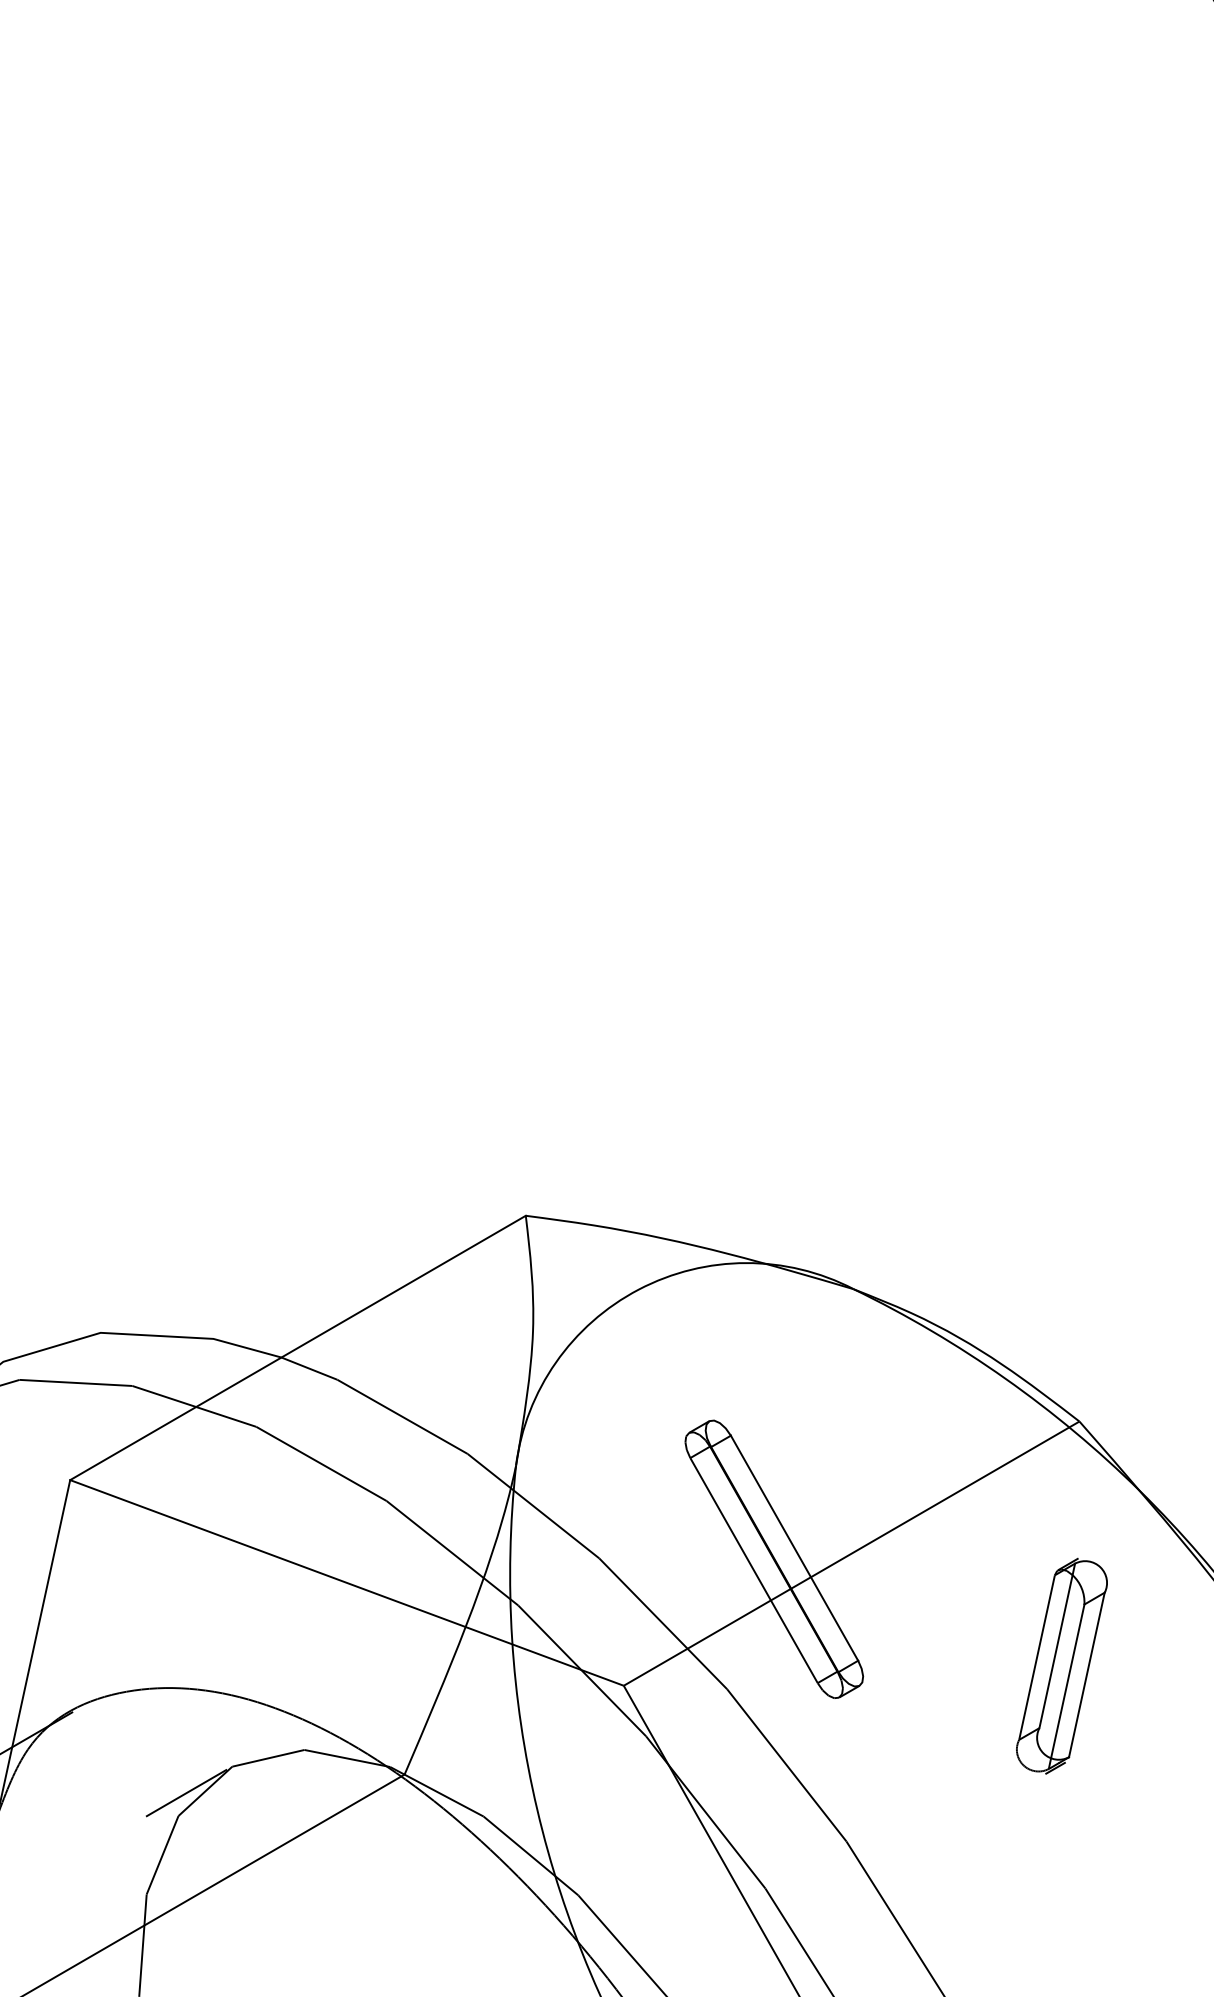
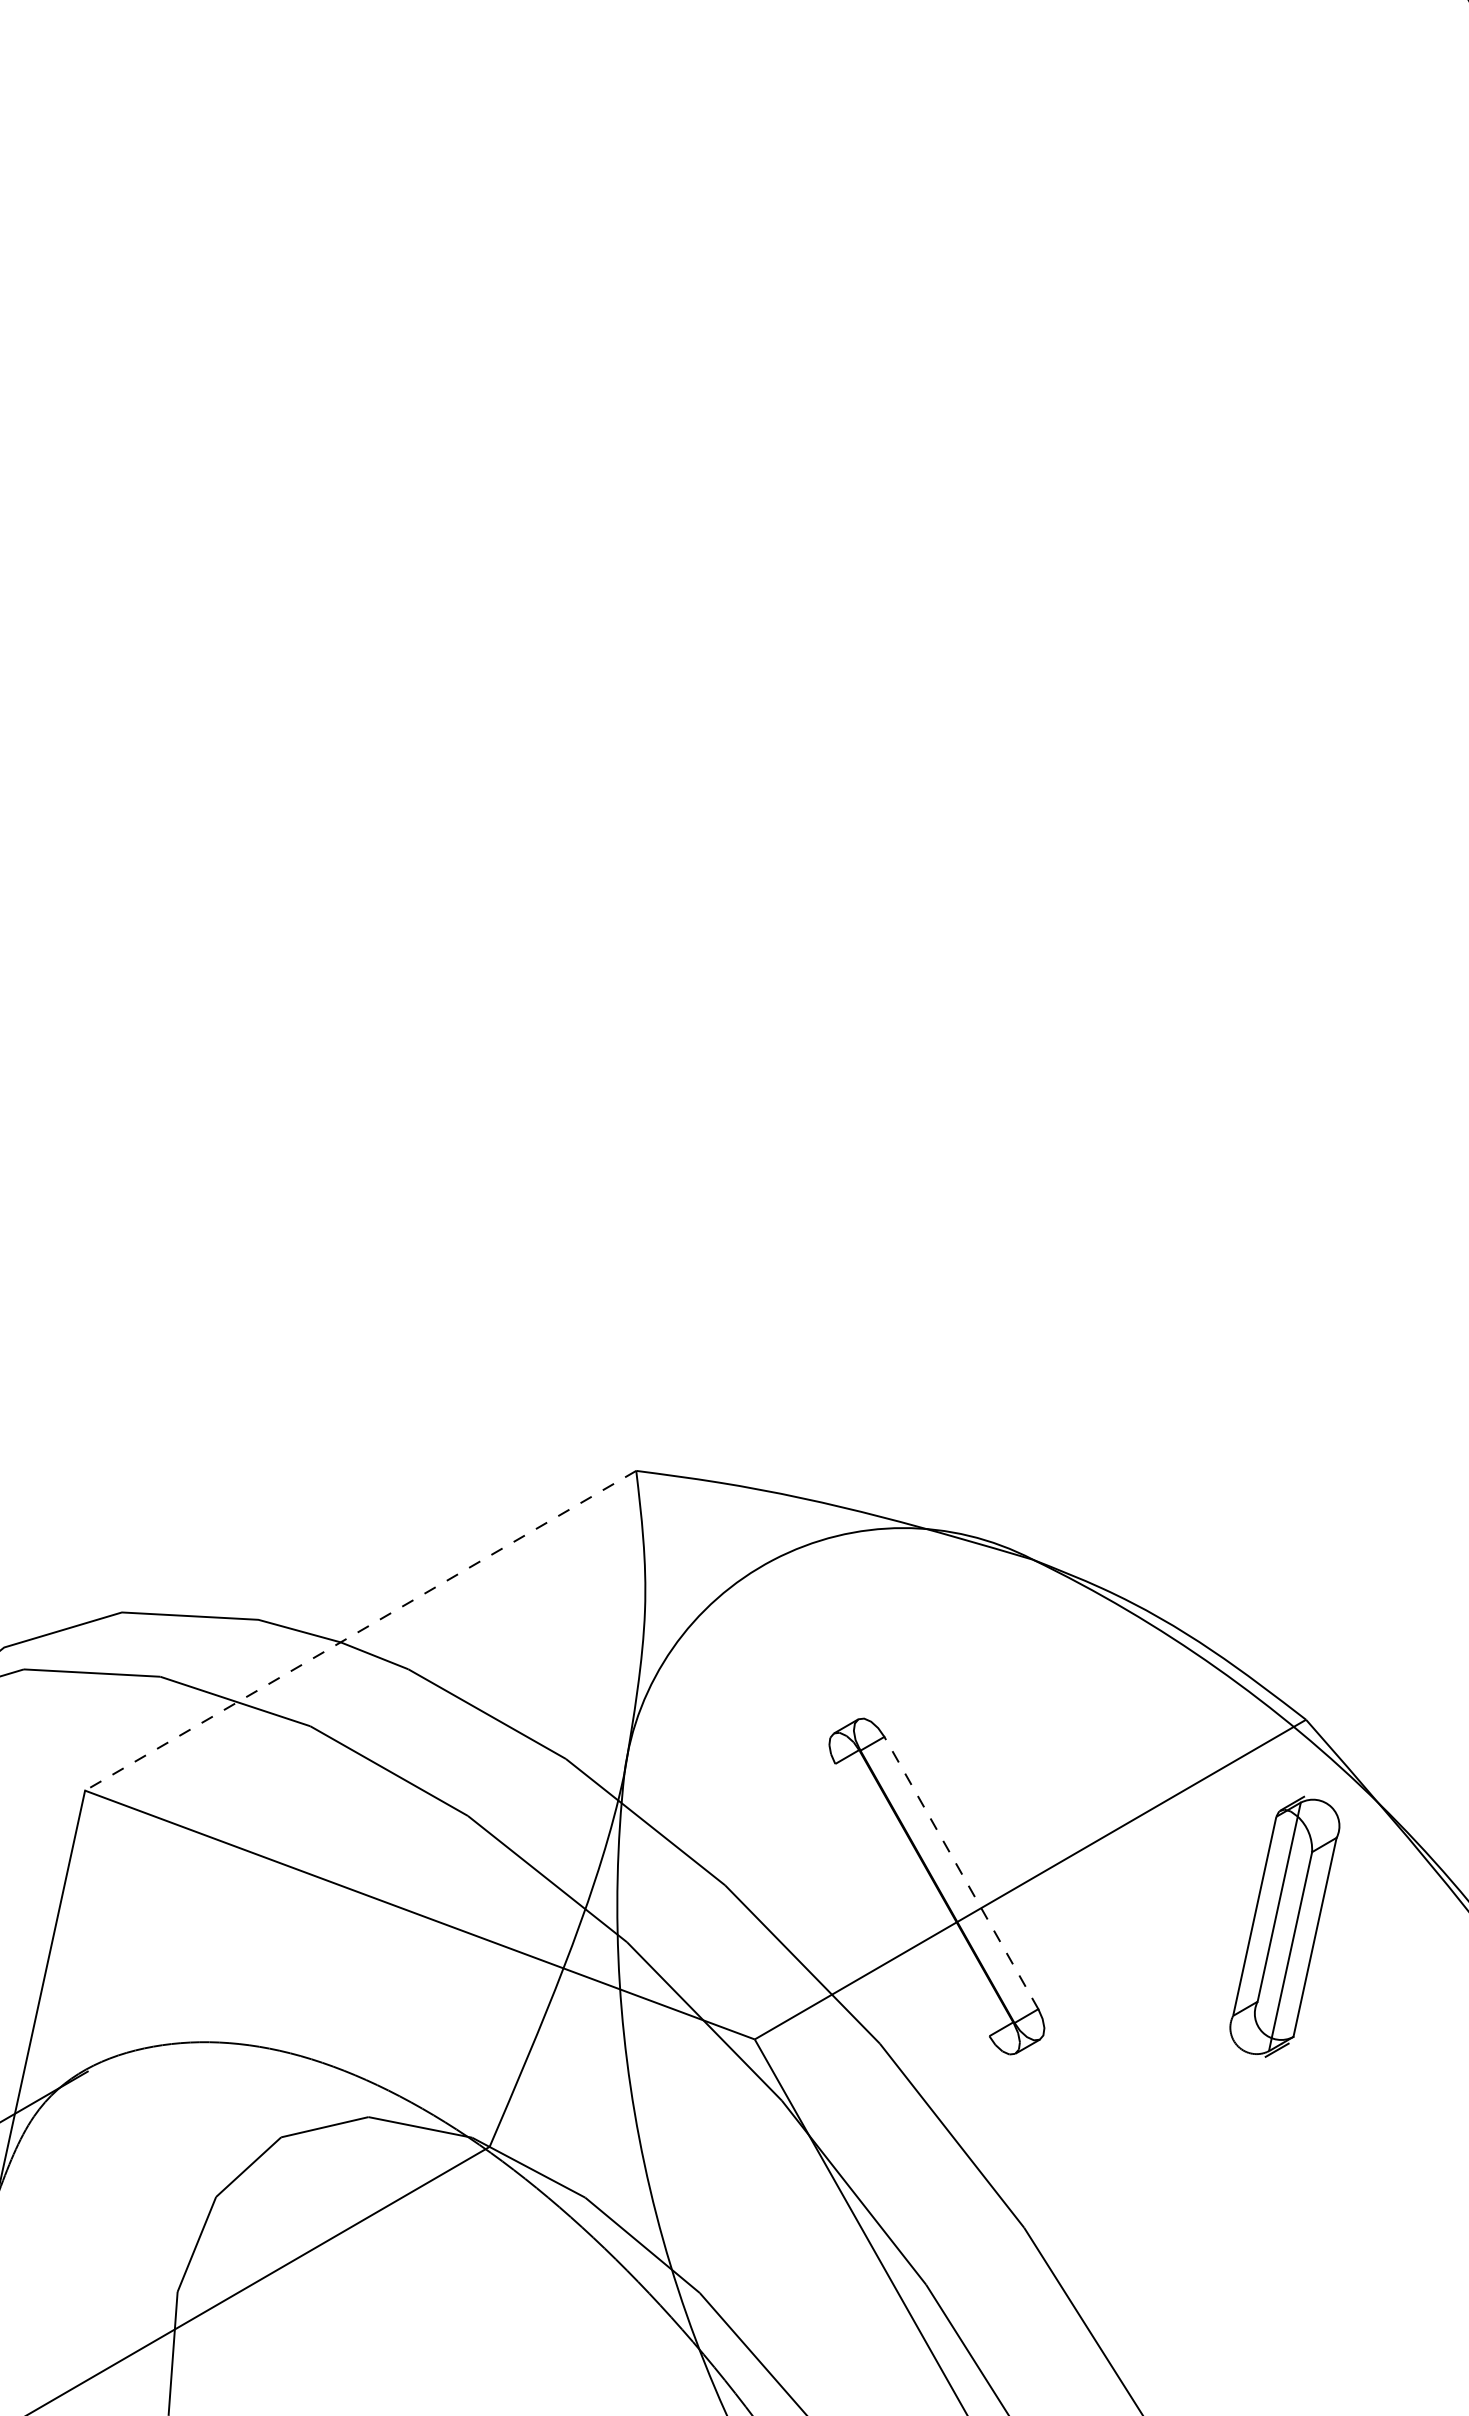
line: (297, 1347) -> (360, 1630), solid -> dashed
line: (794, 1547) -> (961, 1872), solid -> dashed
line: (754, 1570) -> (912, 1899), removed
part: (1061, 1665) -> (1284, 1926), moved
line: (186, 1792) -> (225, 2168), removed

